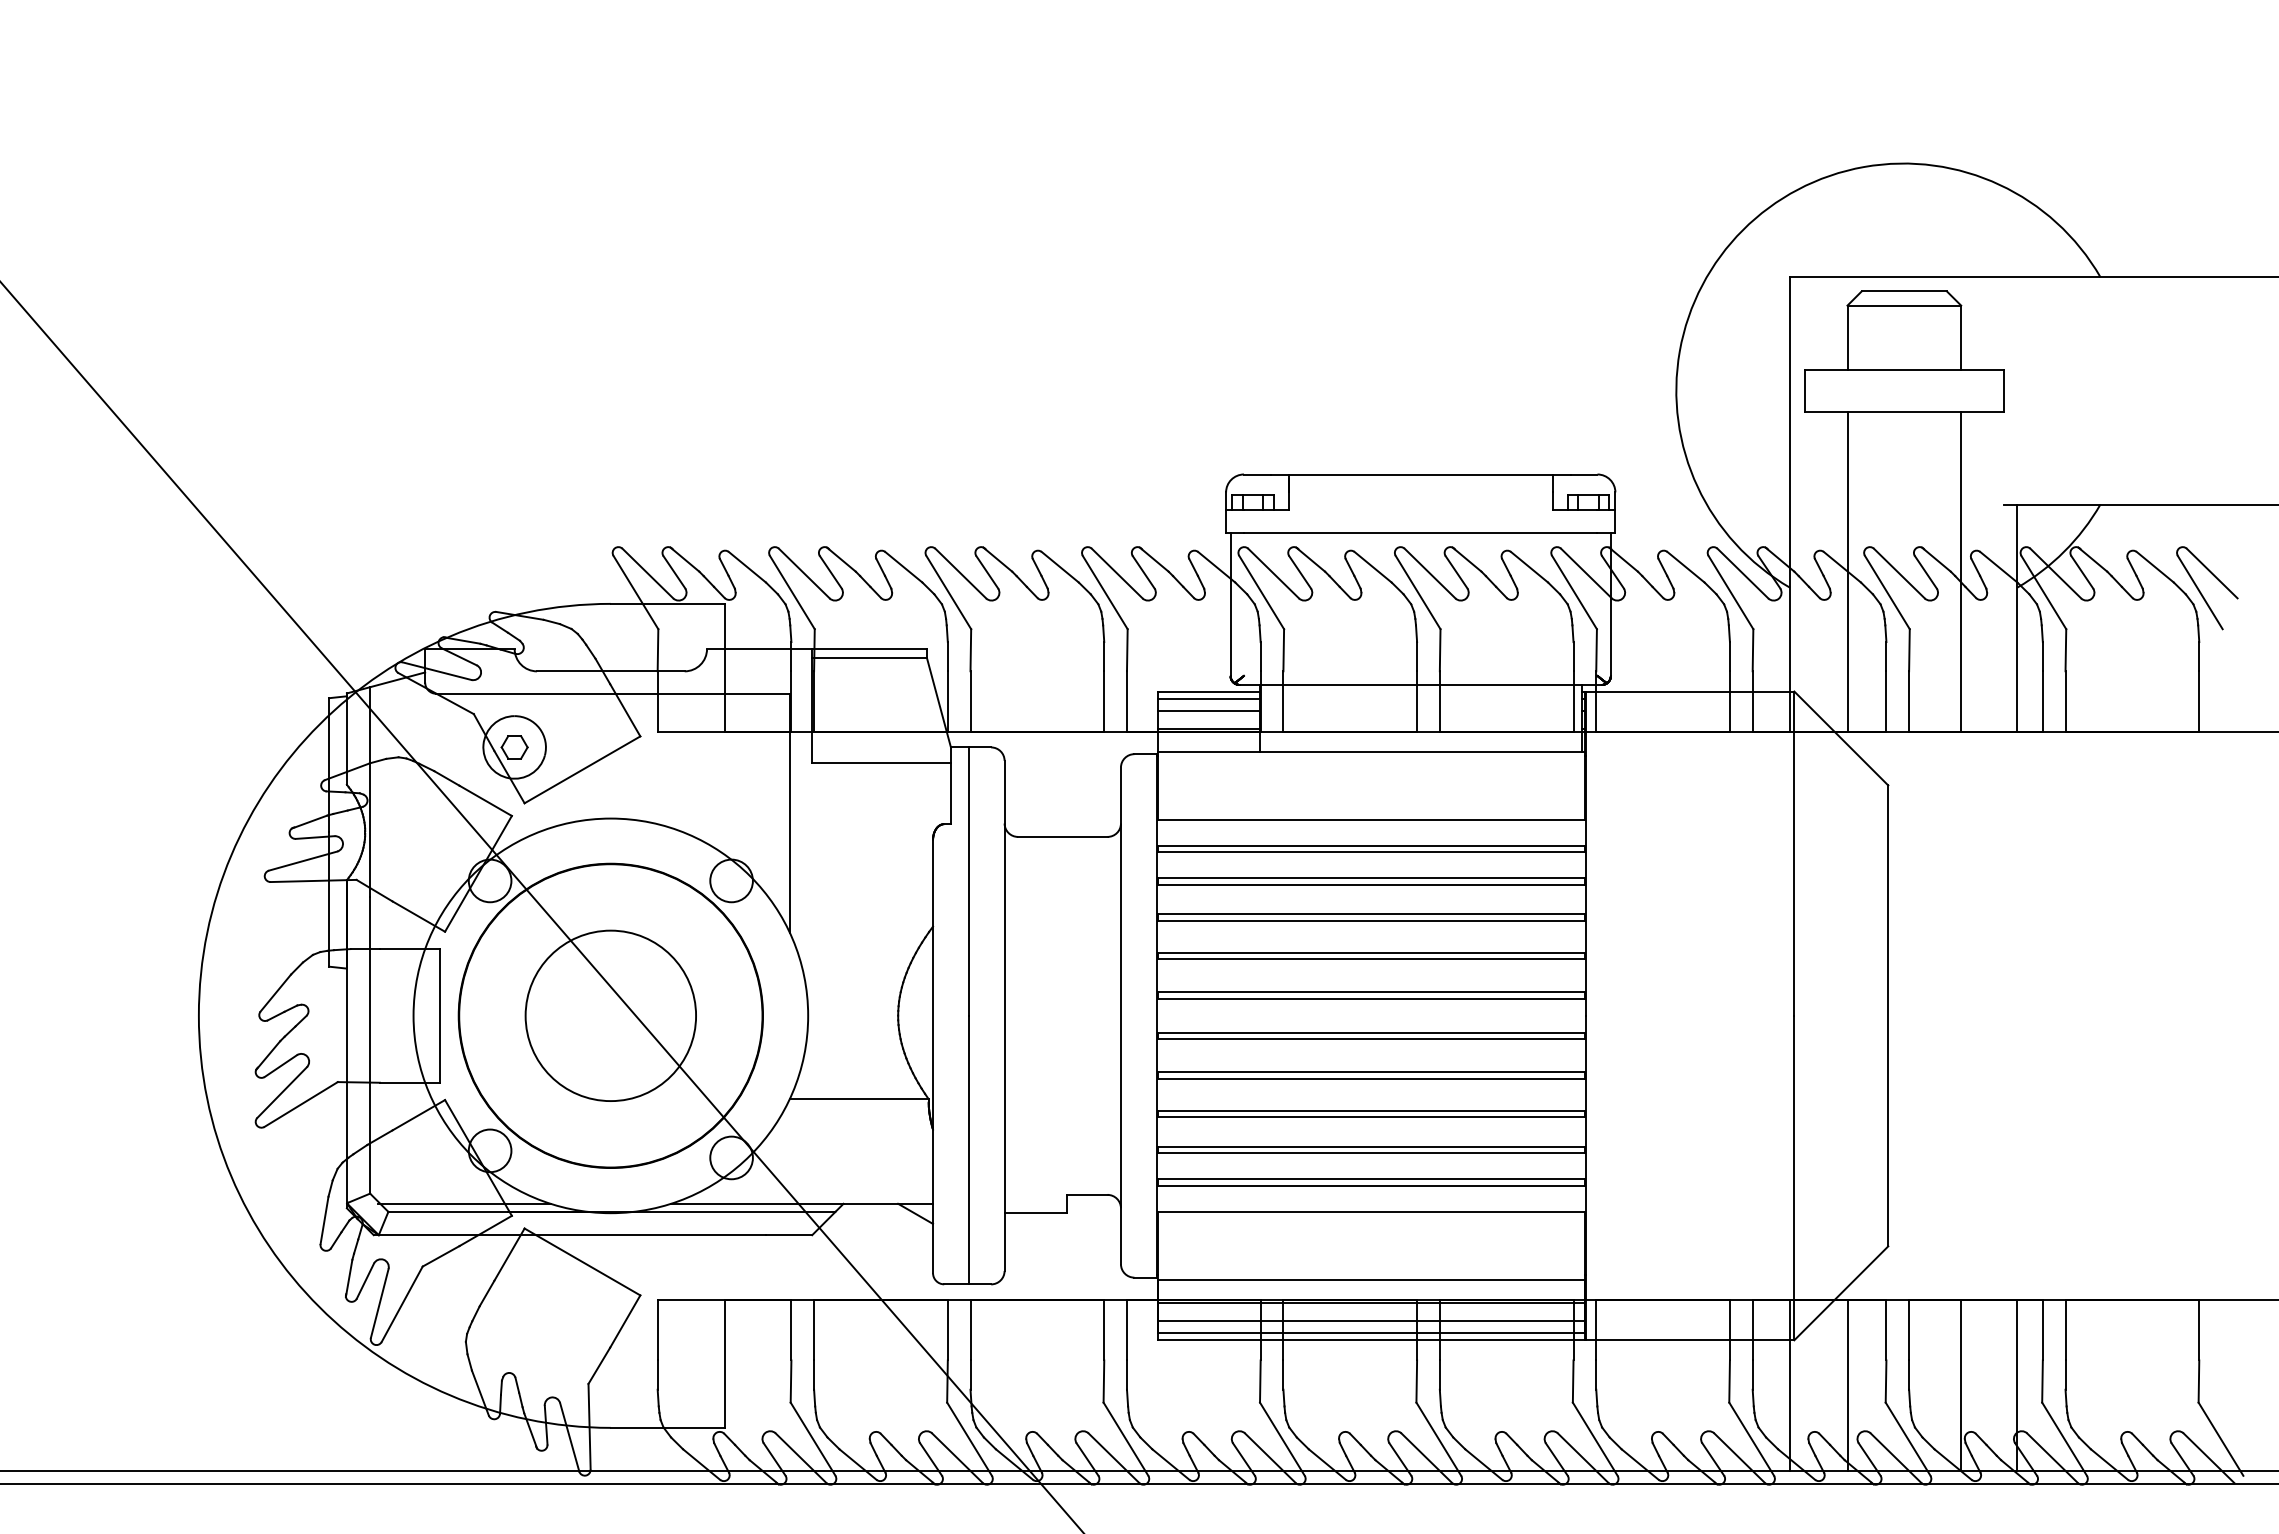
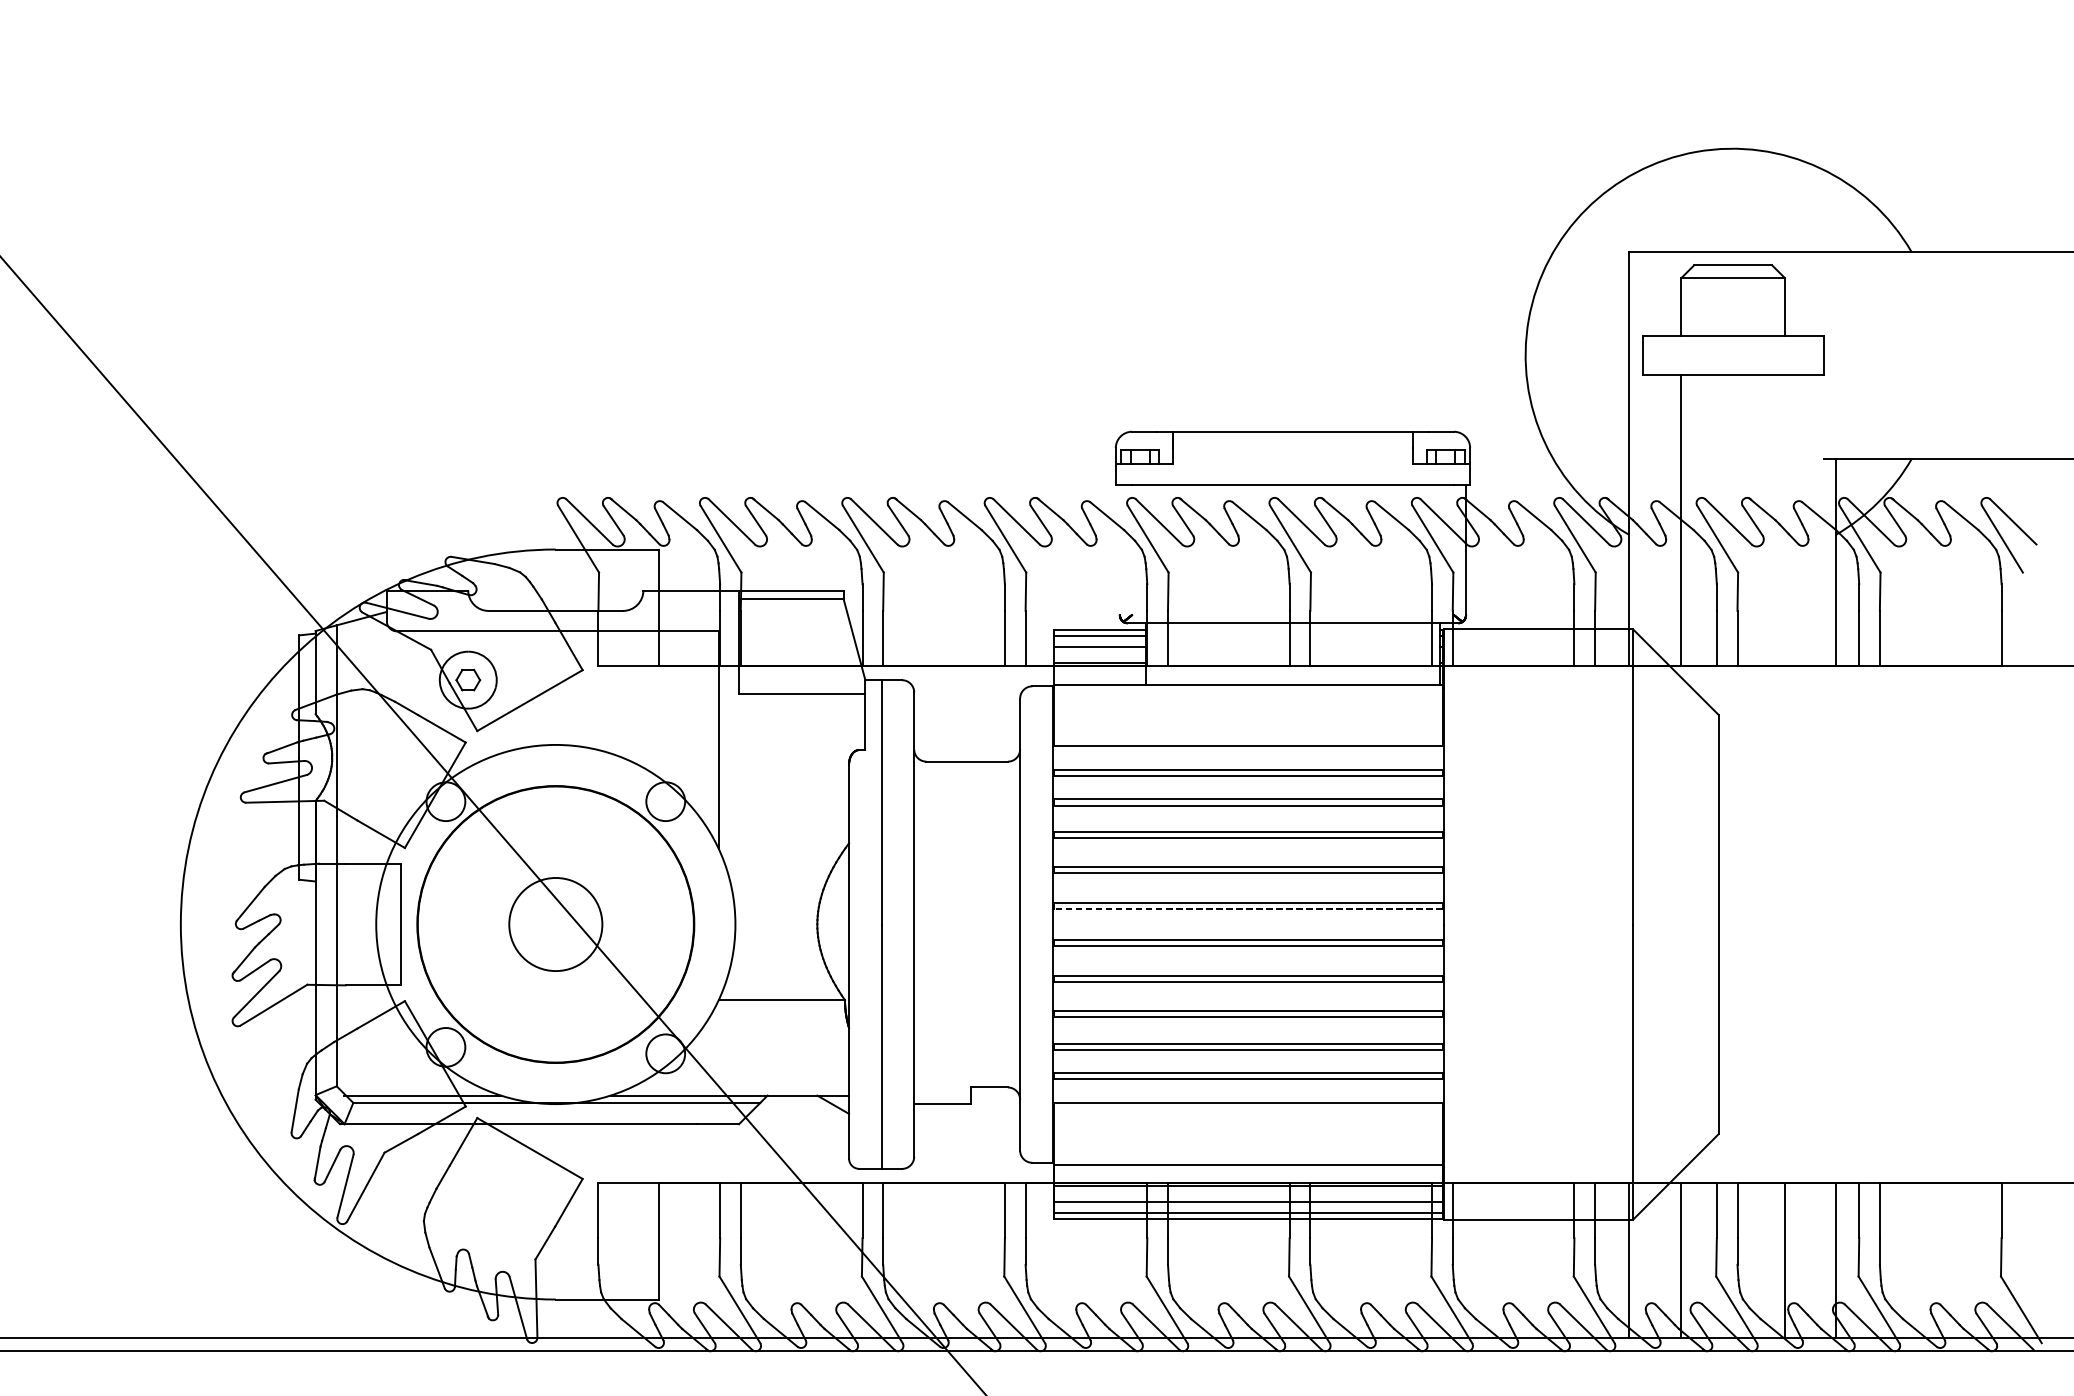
line: (1961, 571) -> (1785, 520), removed
line: (1230, 603) -> (1119, 549), removed
line: (1371, 999) -> (1248, 909), solid -> dashed
circle: (610, 1015) -> (555, 924), size x0.6

